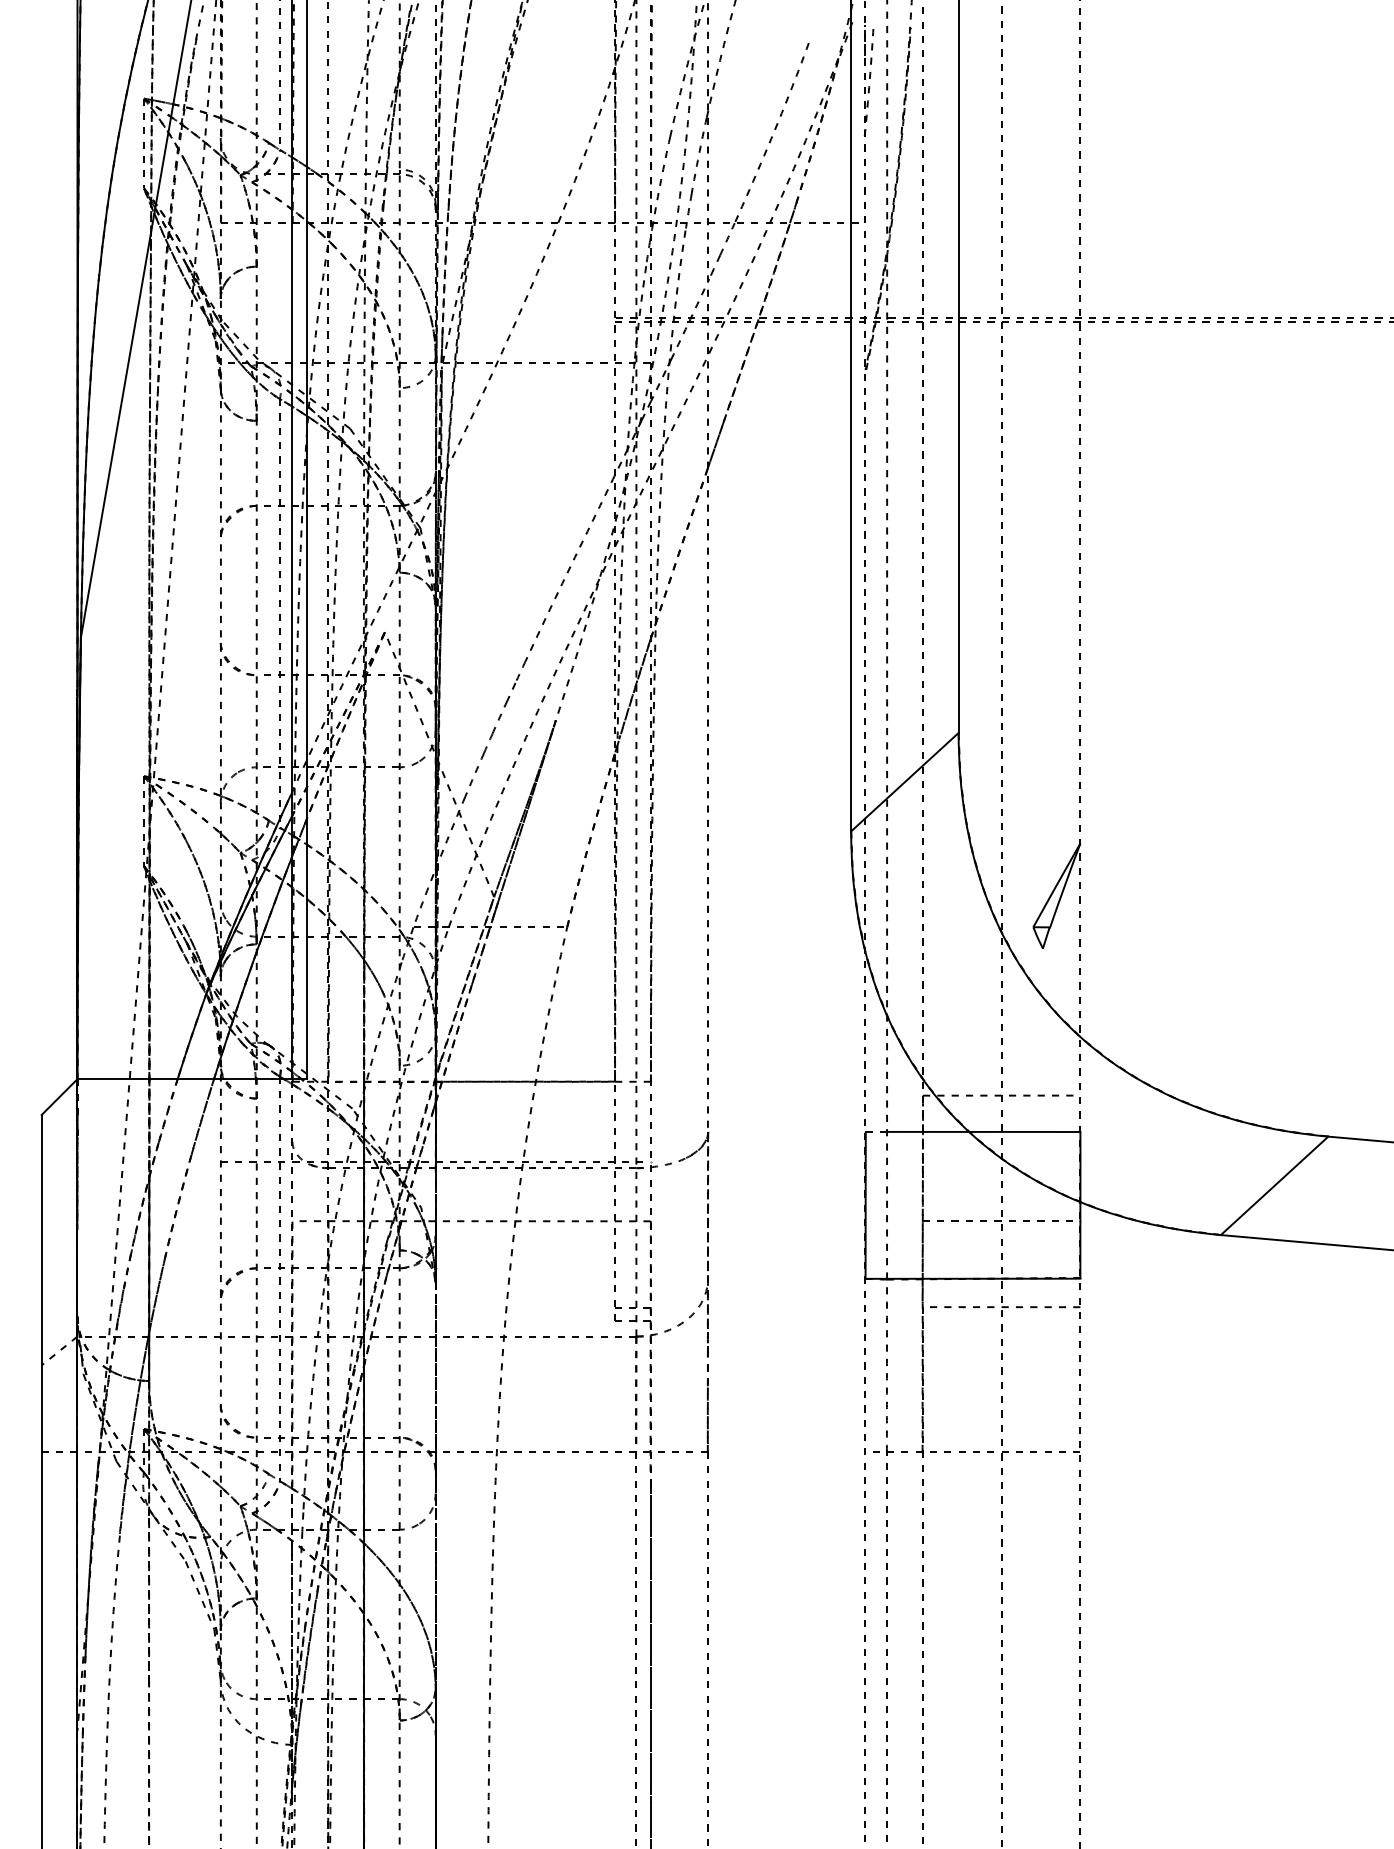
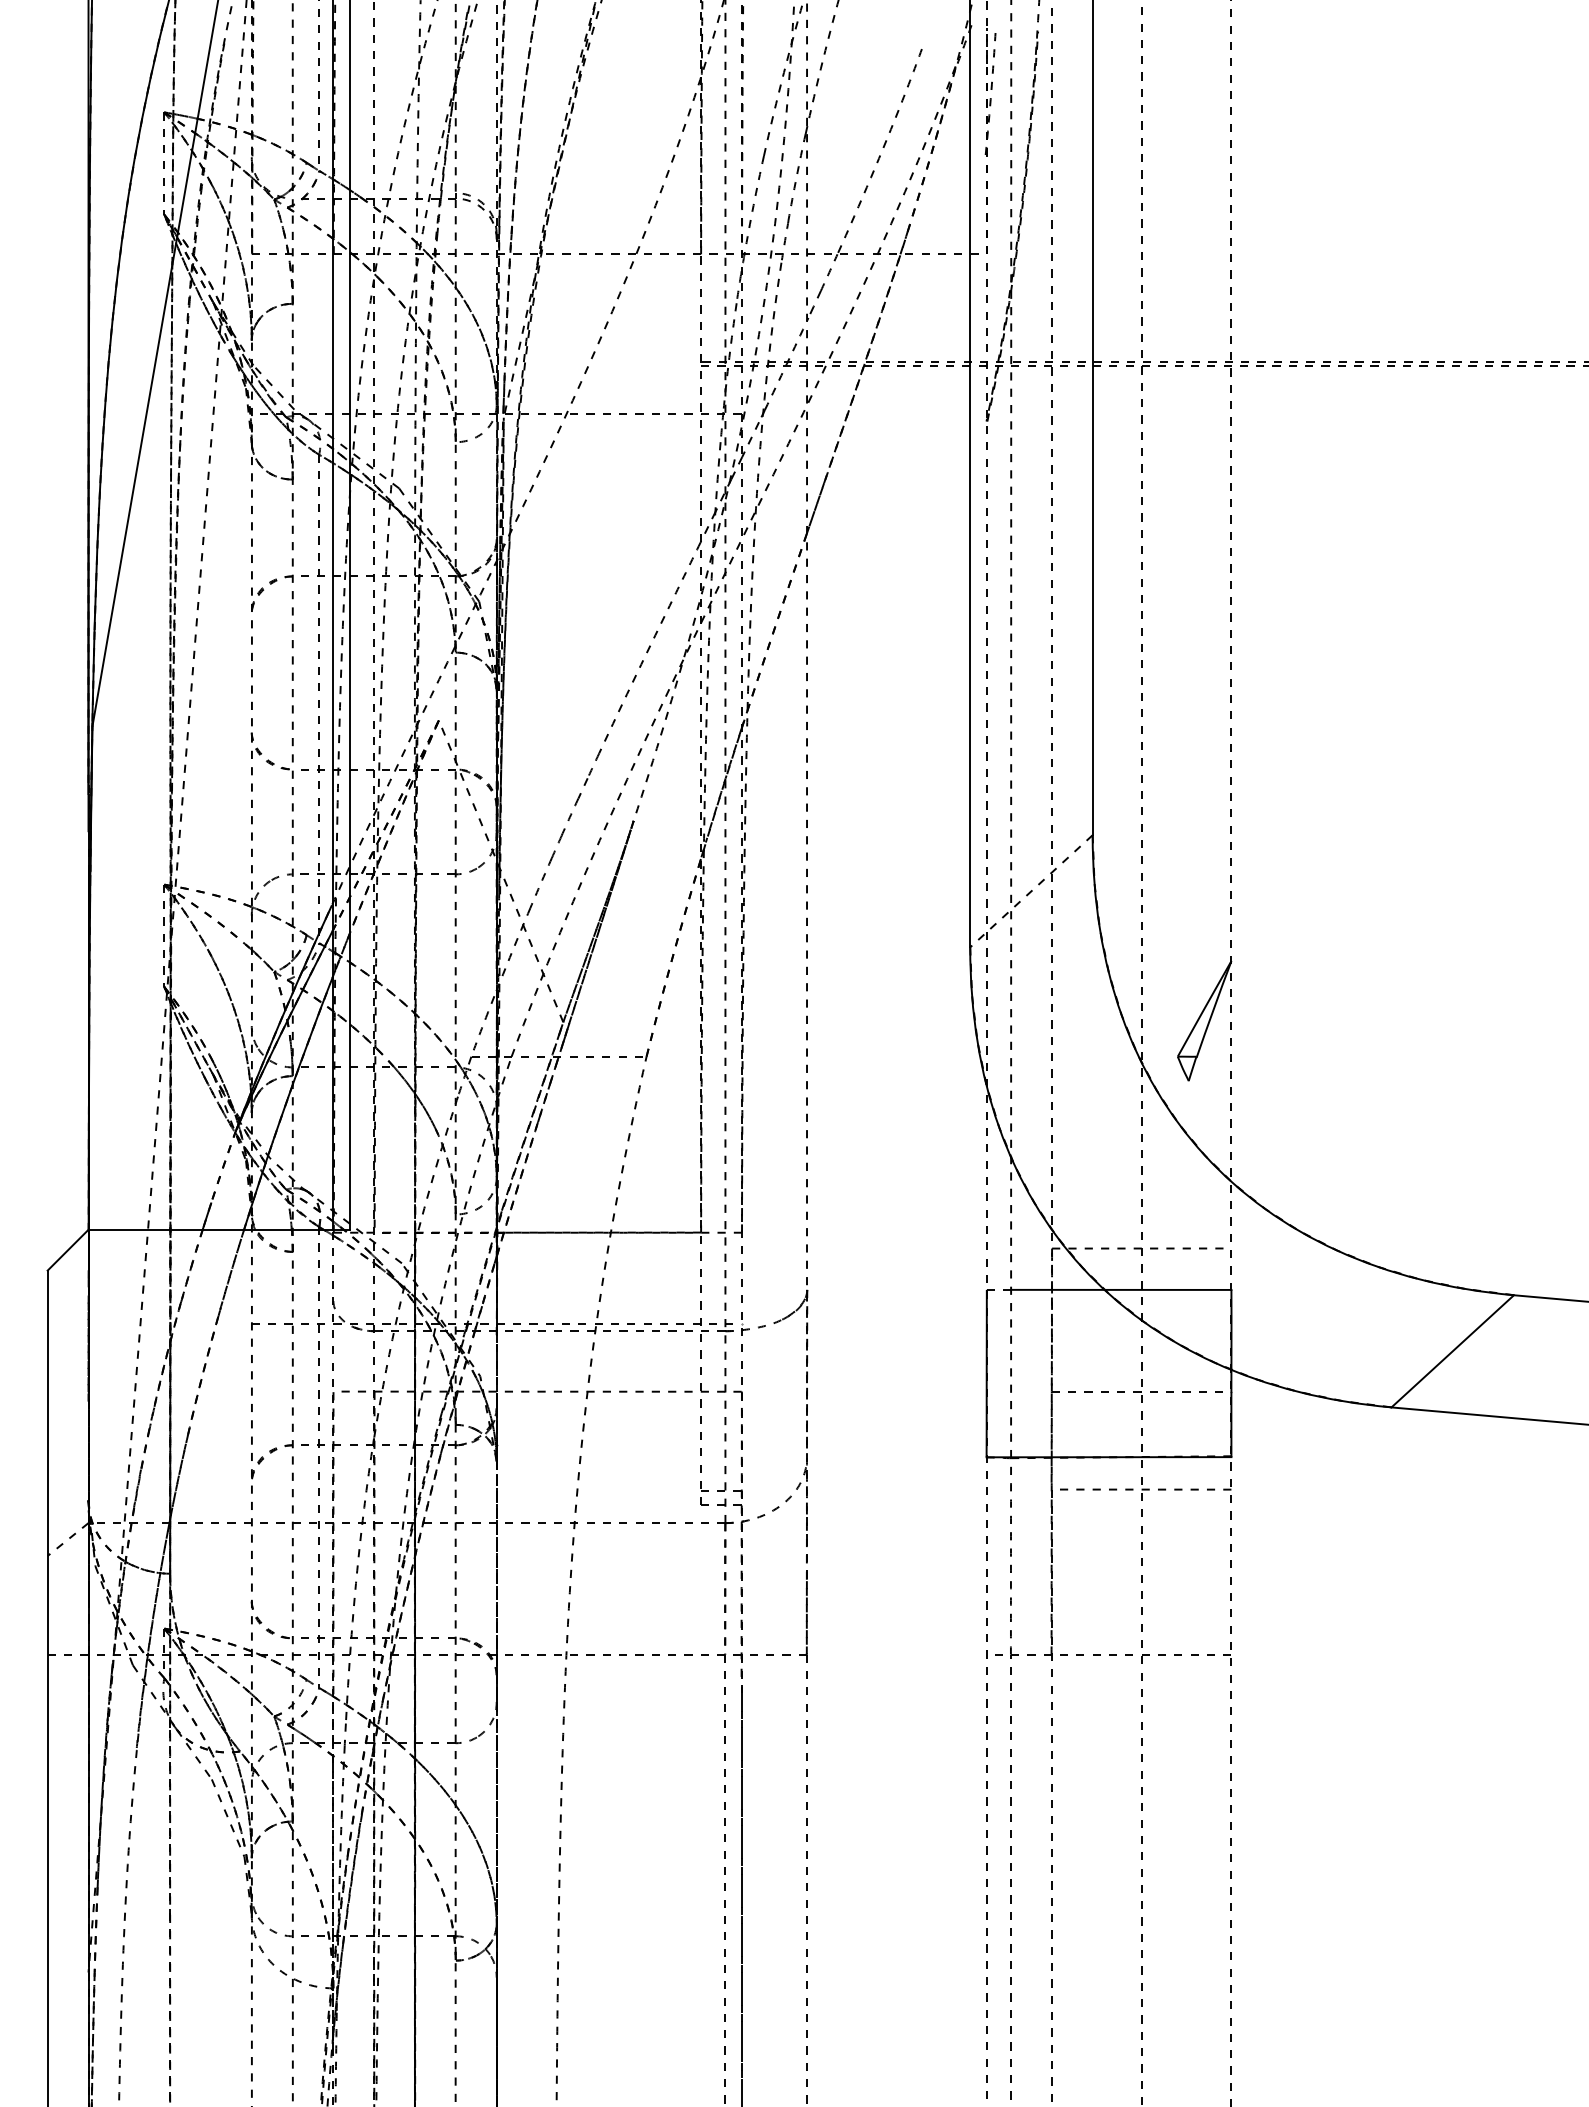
line: (904, 782) -> (1031, 891), solid -> dashed
arc: (195, 1023) -> (223, 1166), solid -> dashed

